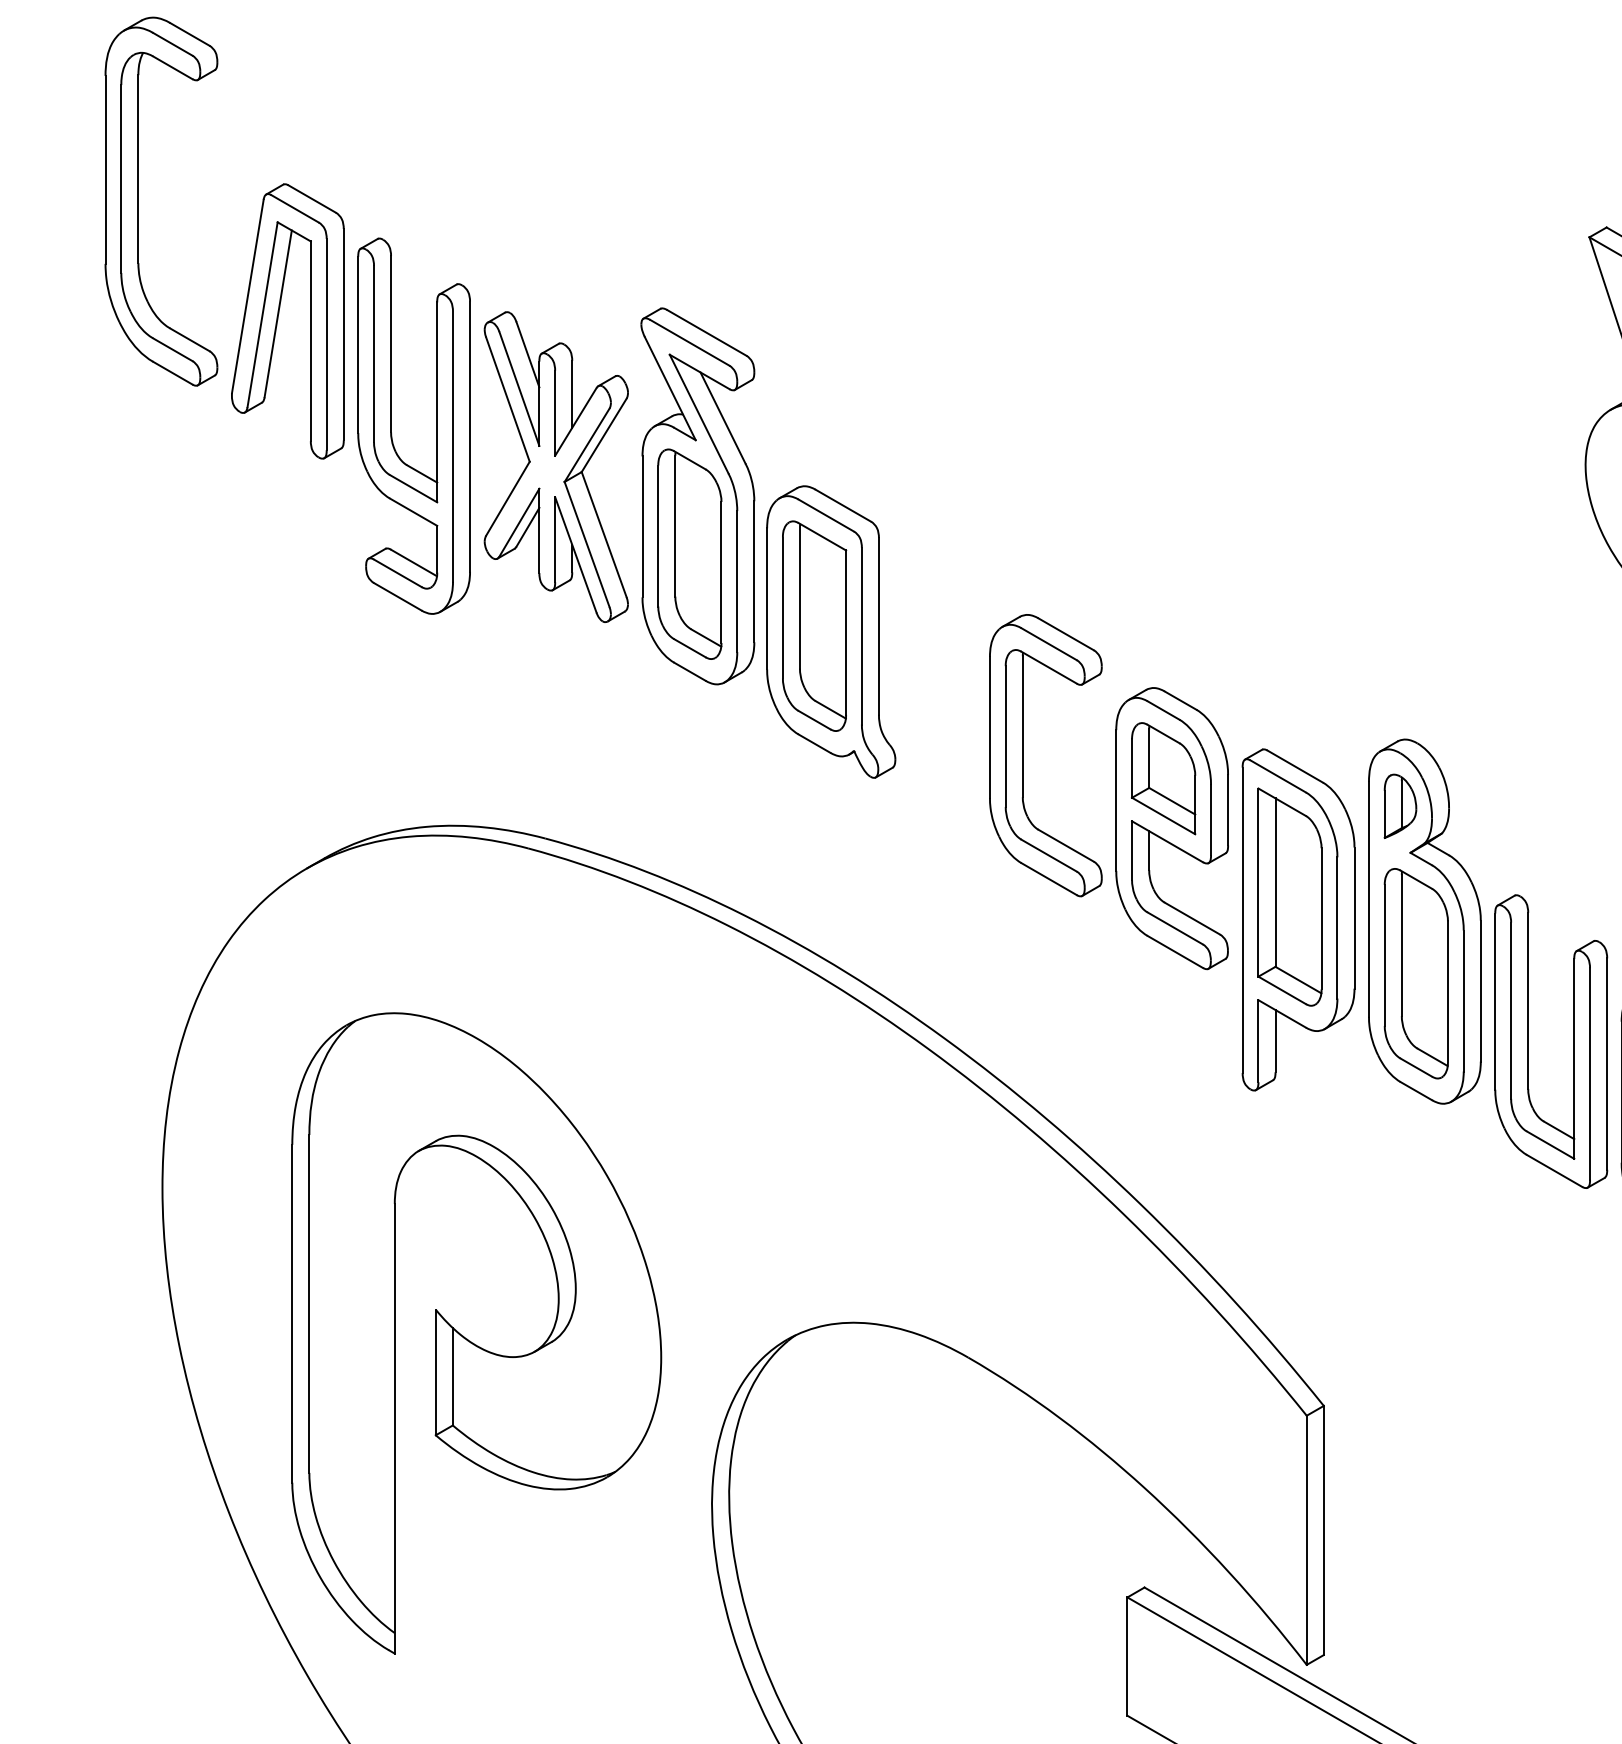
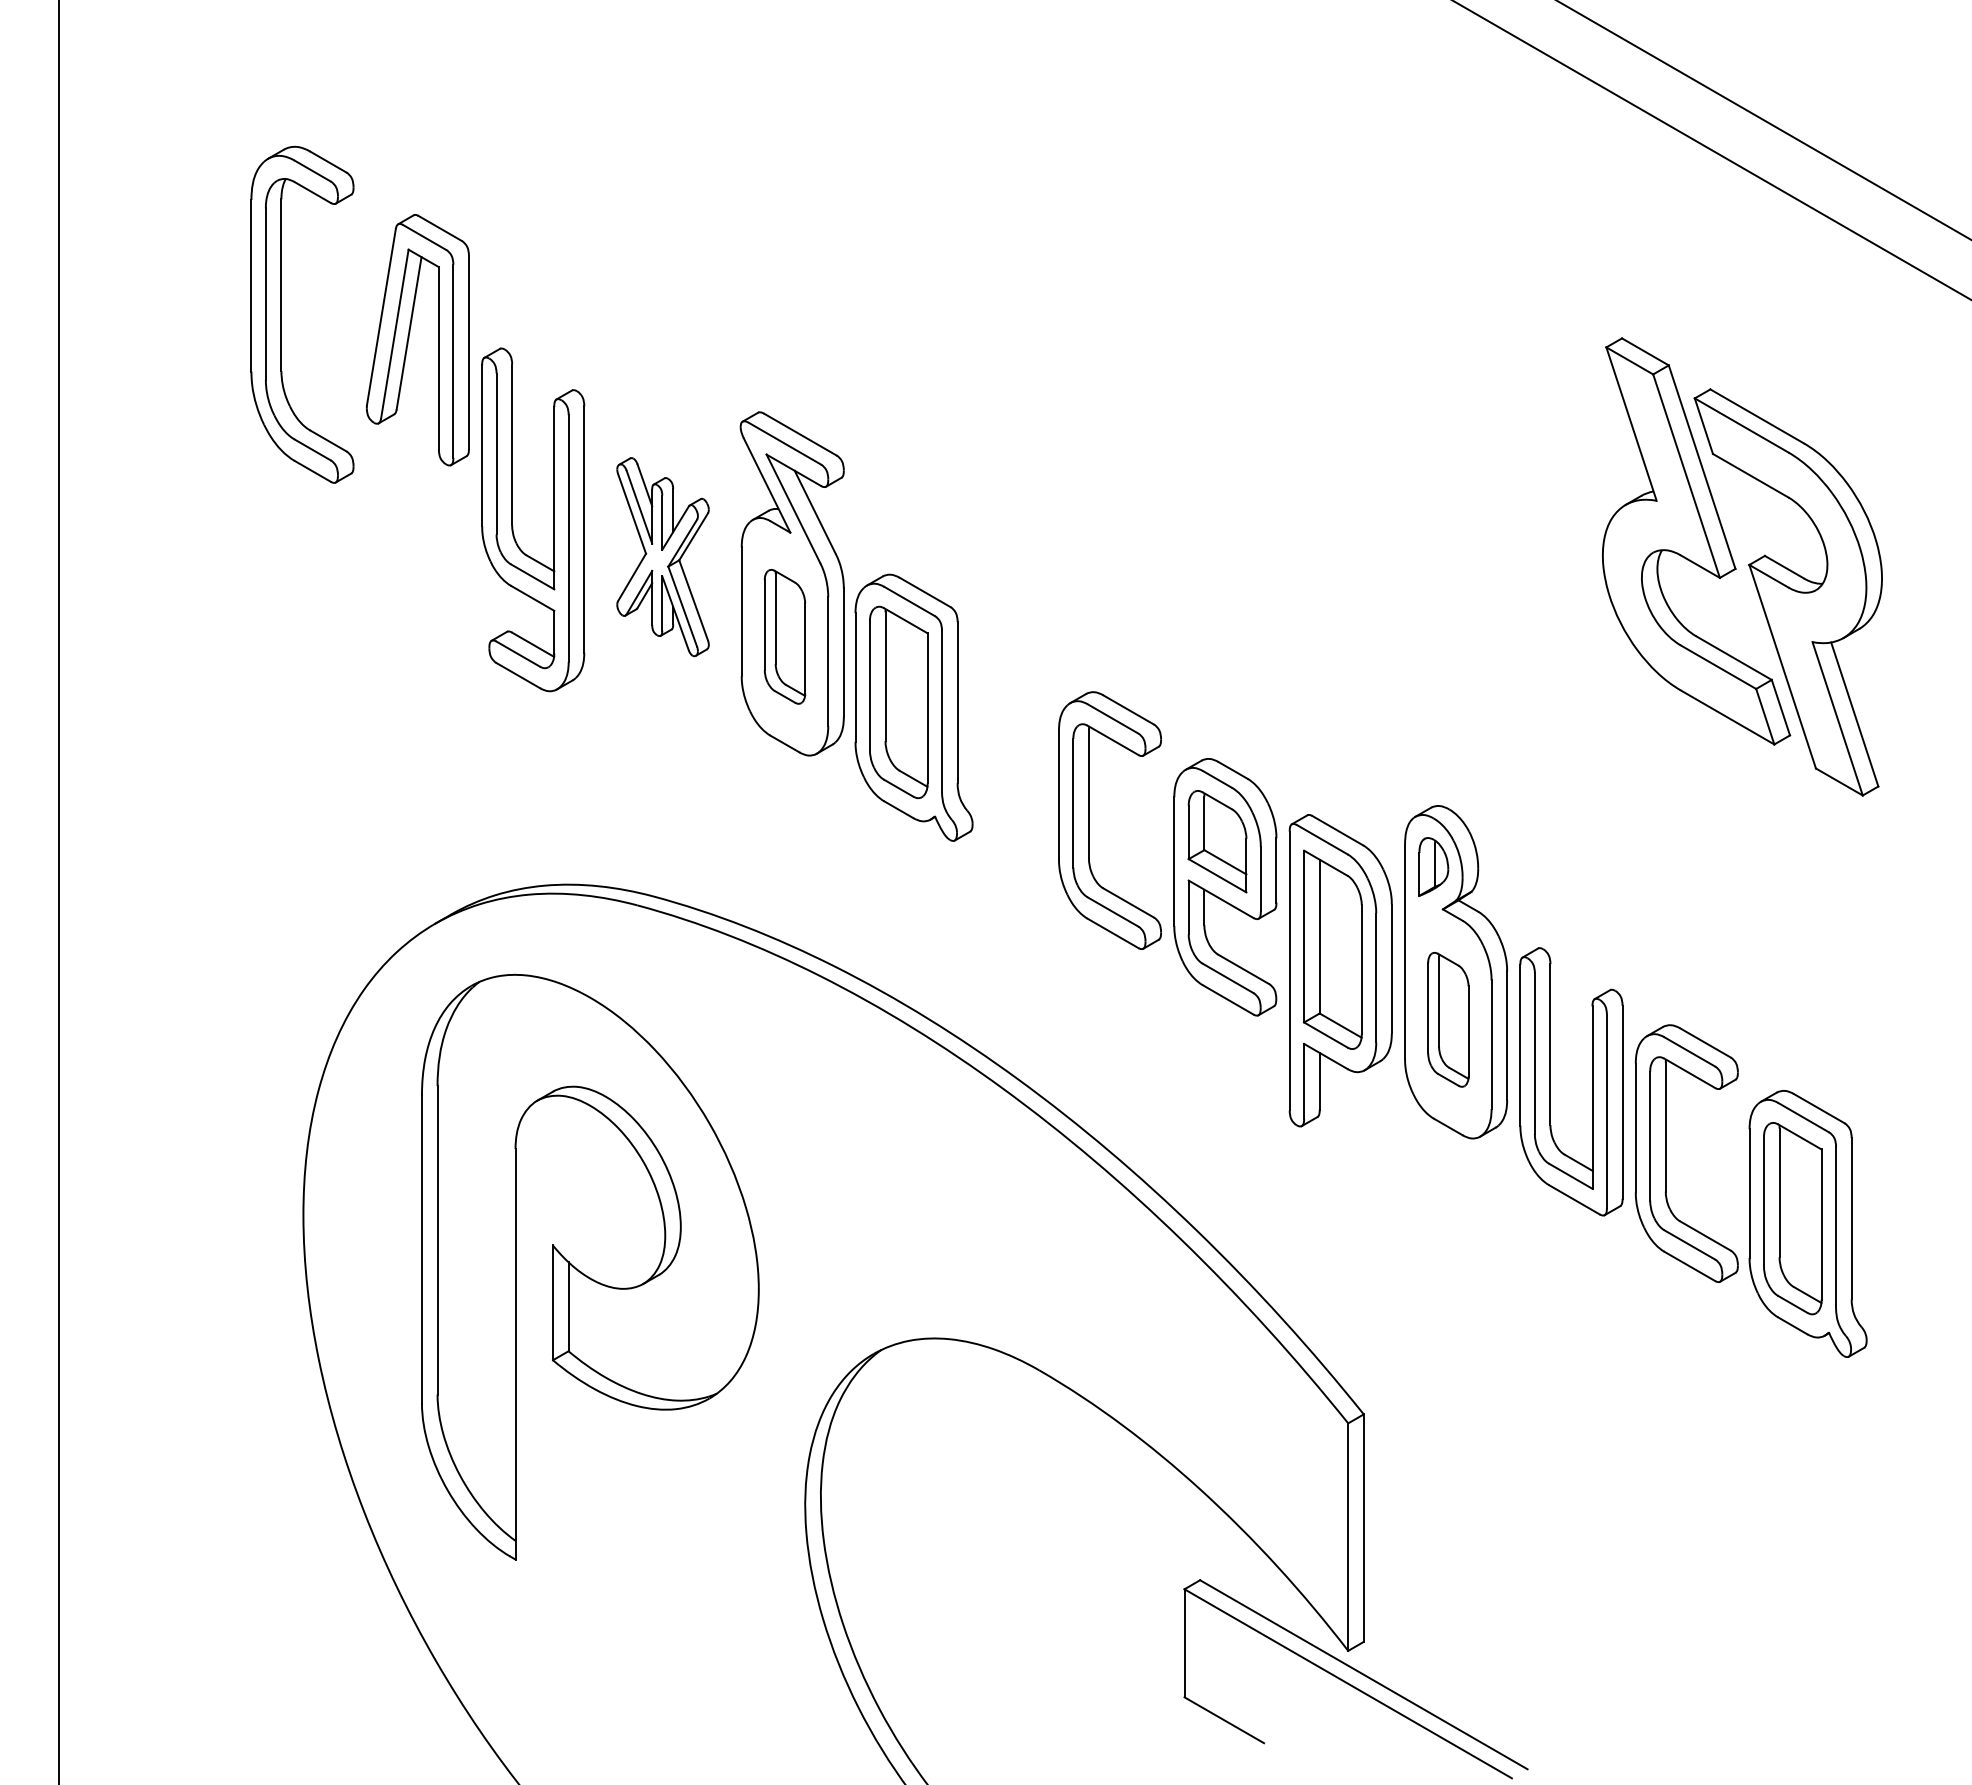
part: (278, 319) -> (409, 338), moved
part: (555, 466) -> (662, 556), size x0.7
part: (689, 553) -> (784, 636), size x0.7
part: (1416, 973) -> (1448, 1019), size x0.7
part: (470, 1340) -> (584, 1273), moved

